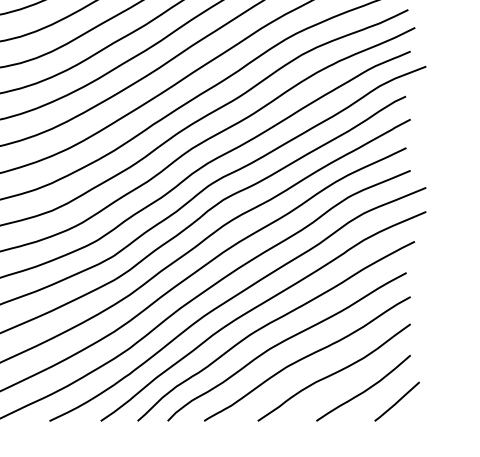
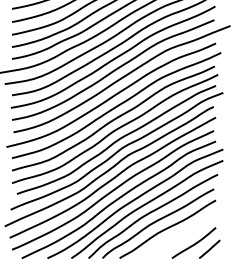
curve: (334, 372) -> (180, 235), removed

